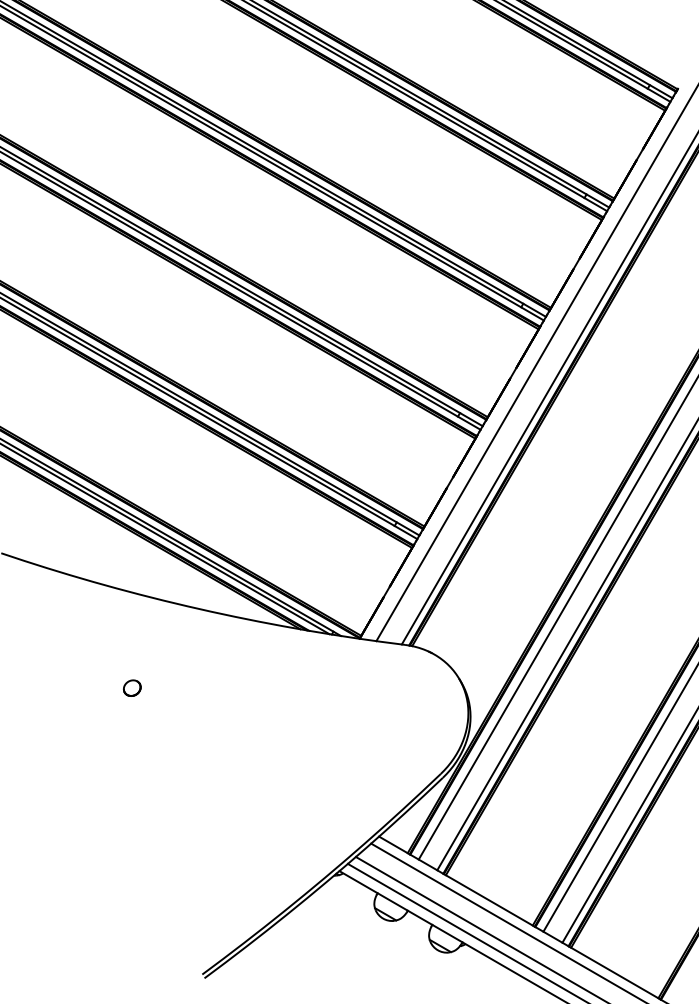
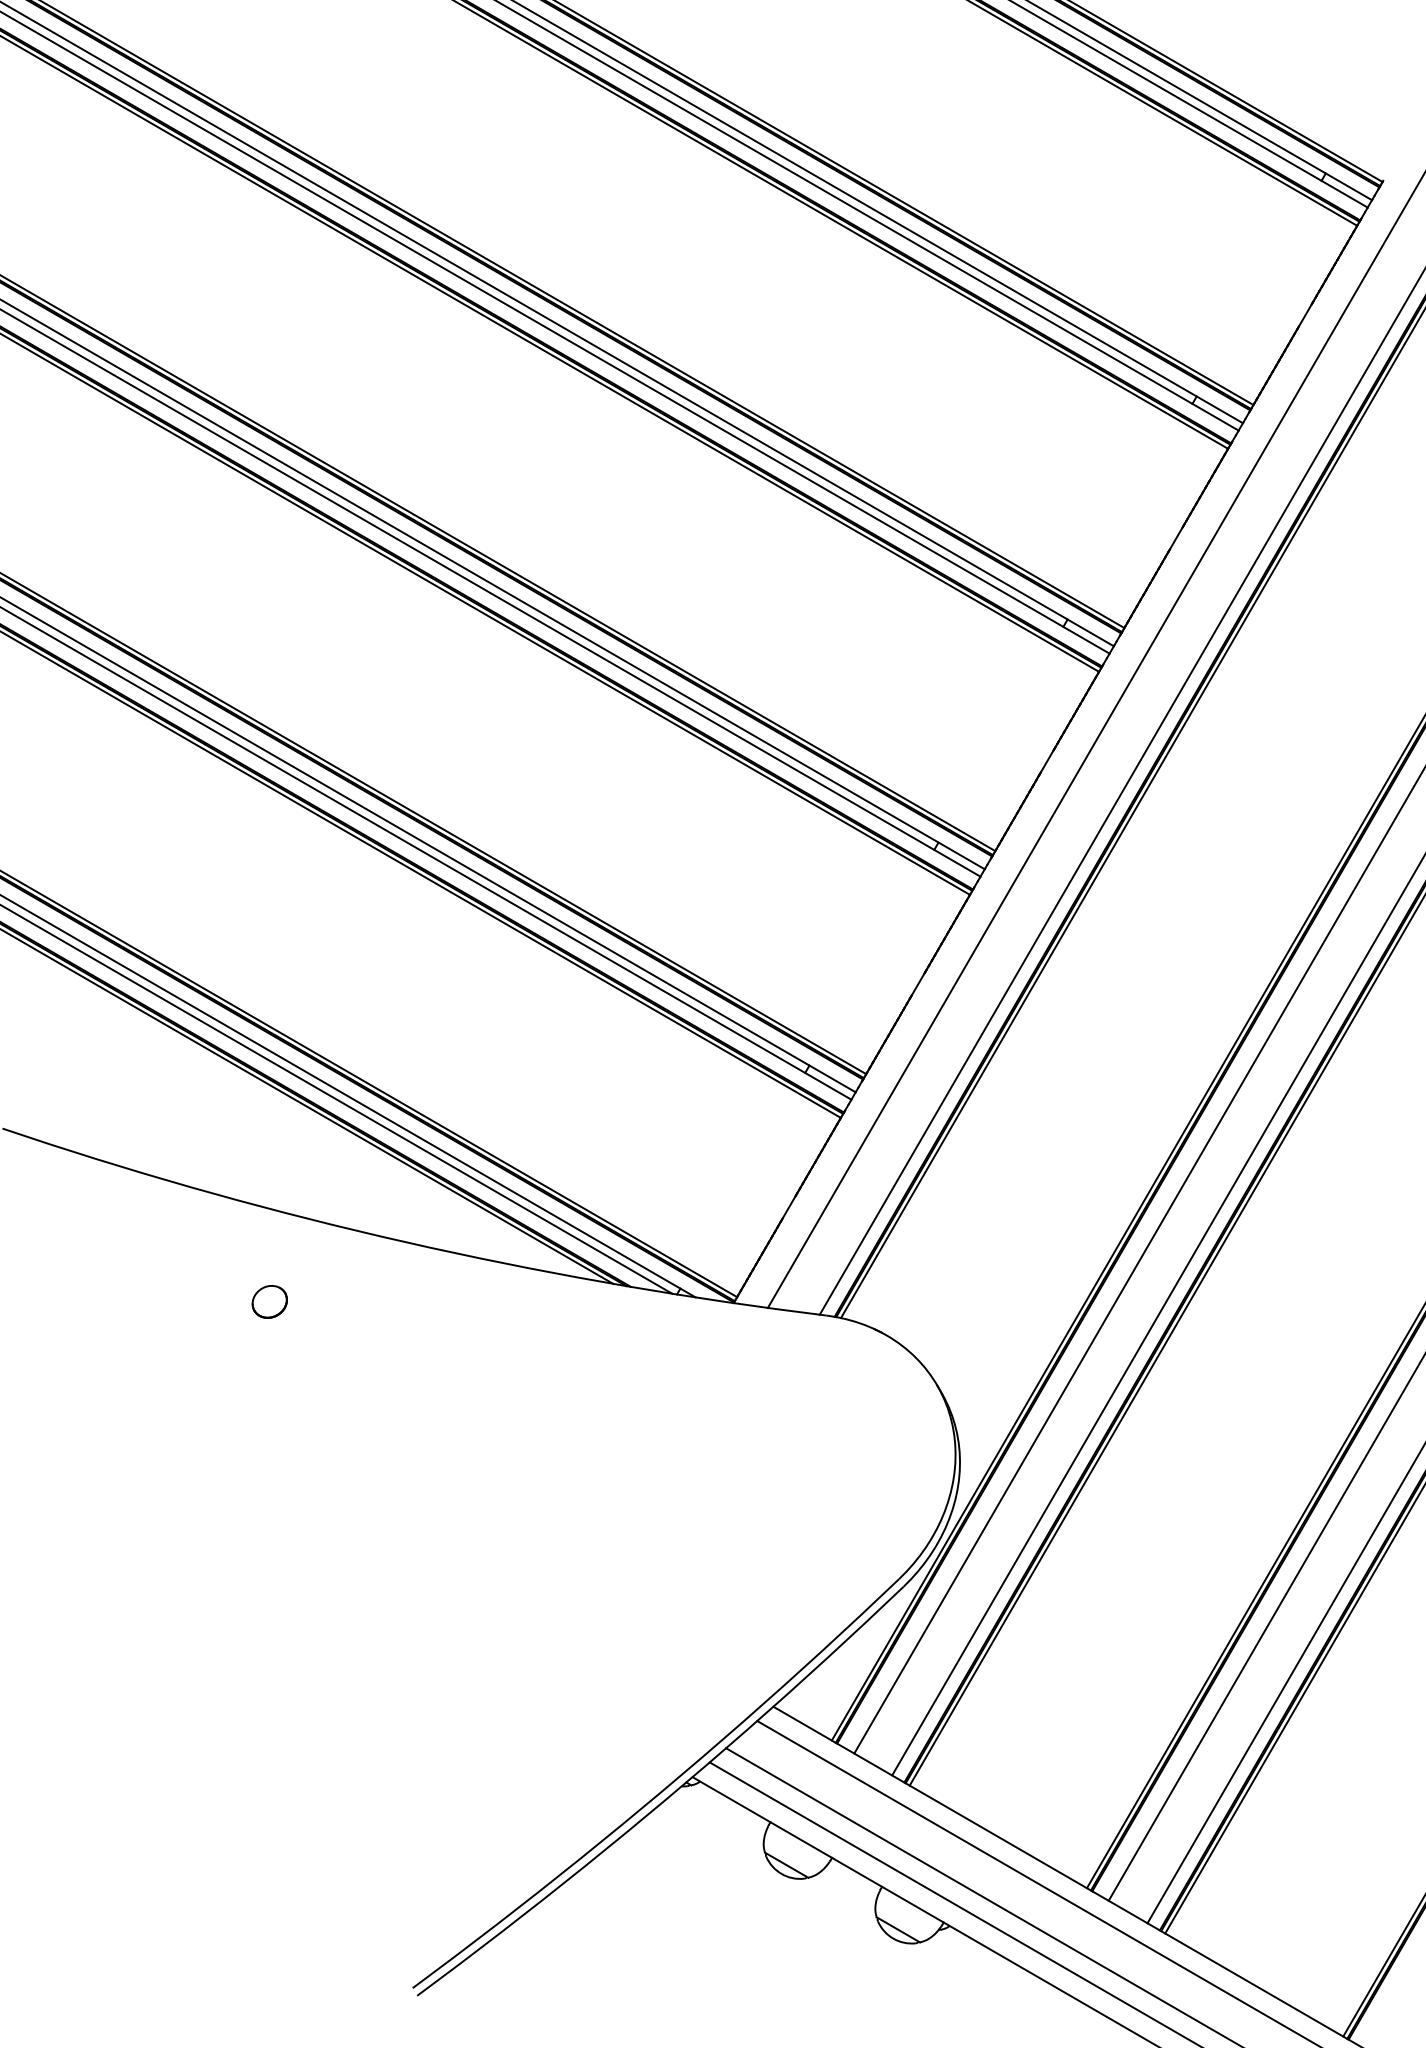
part: (132, 687) -> (270, 1300), moved

